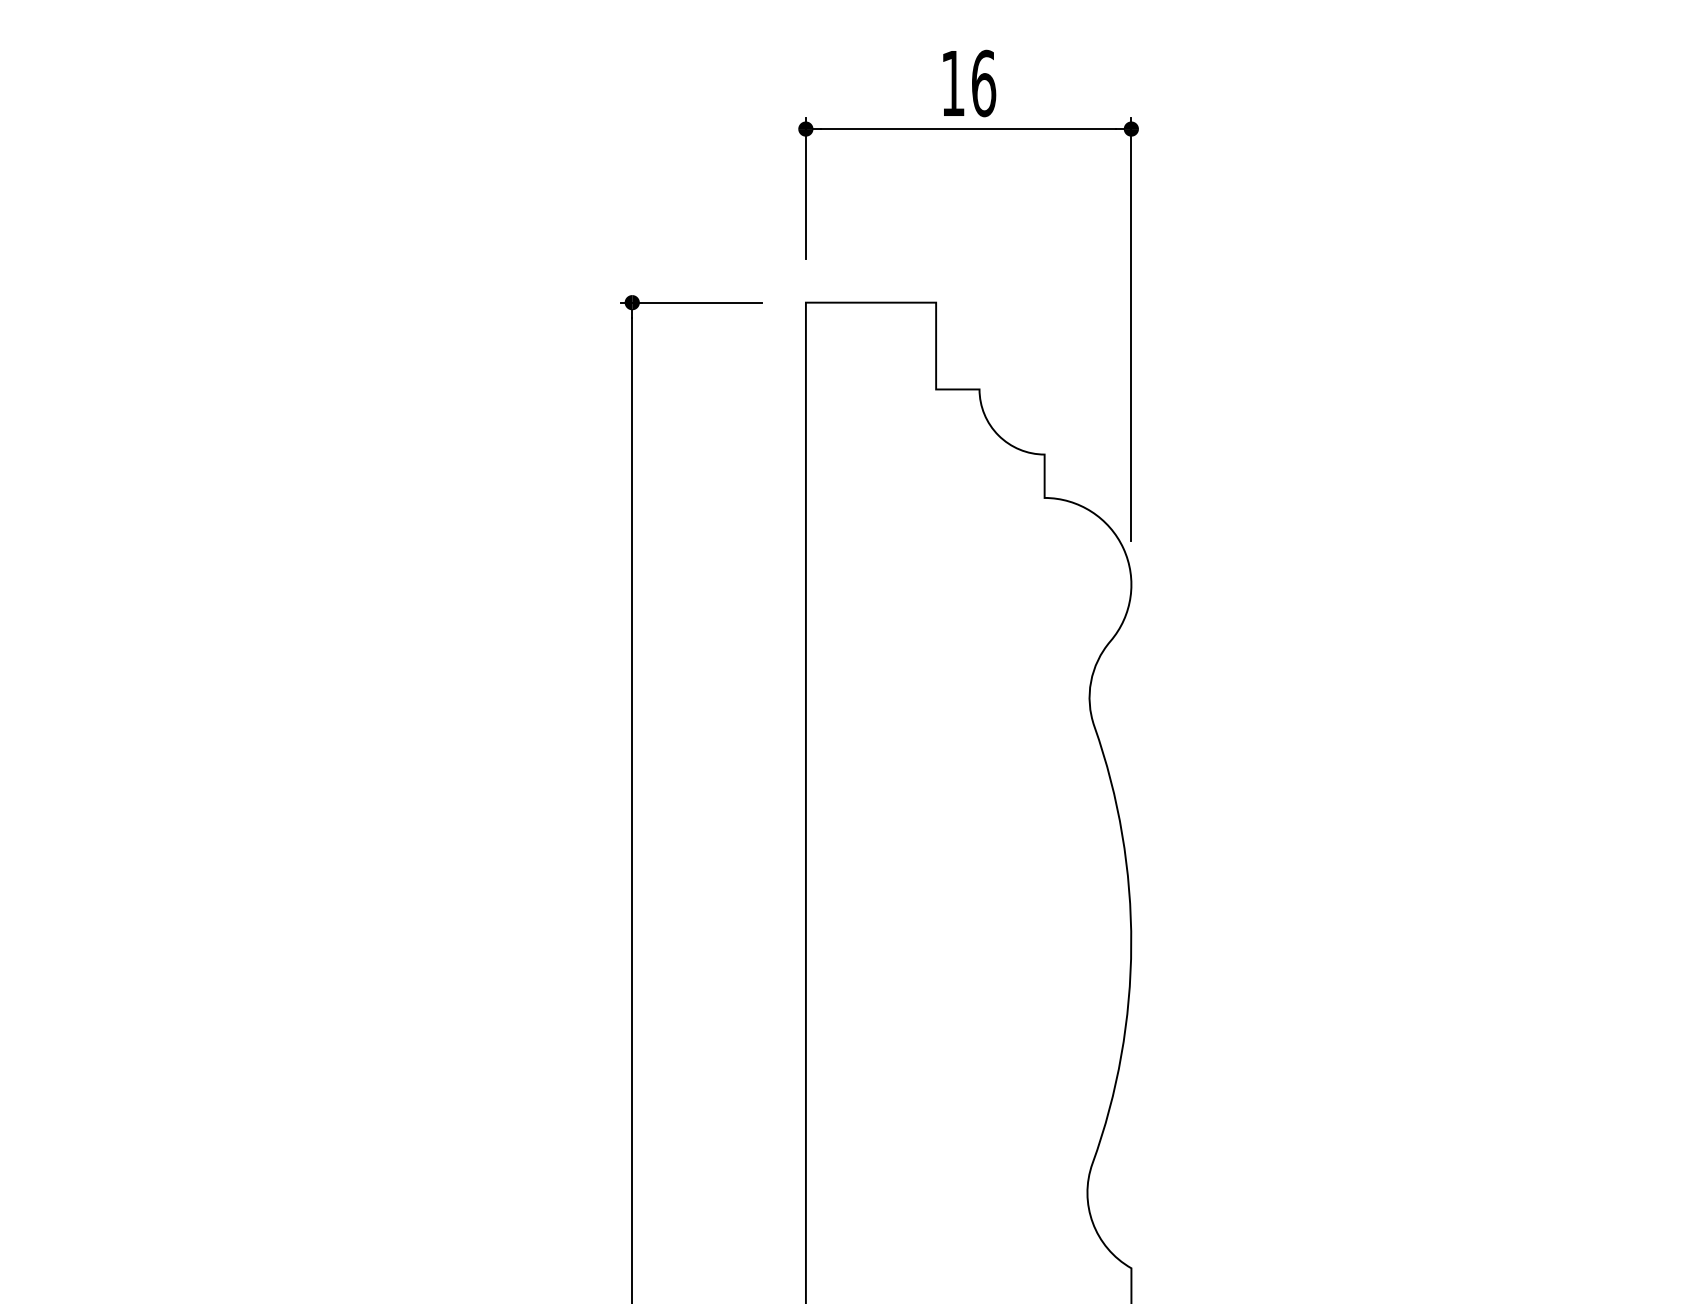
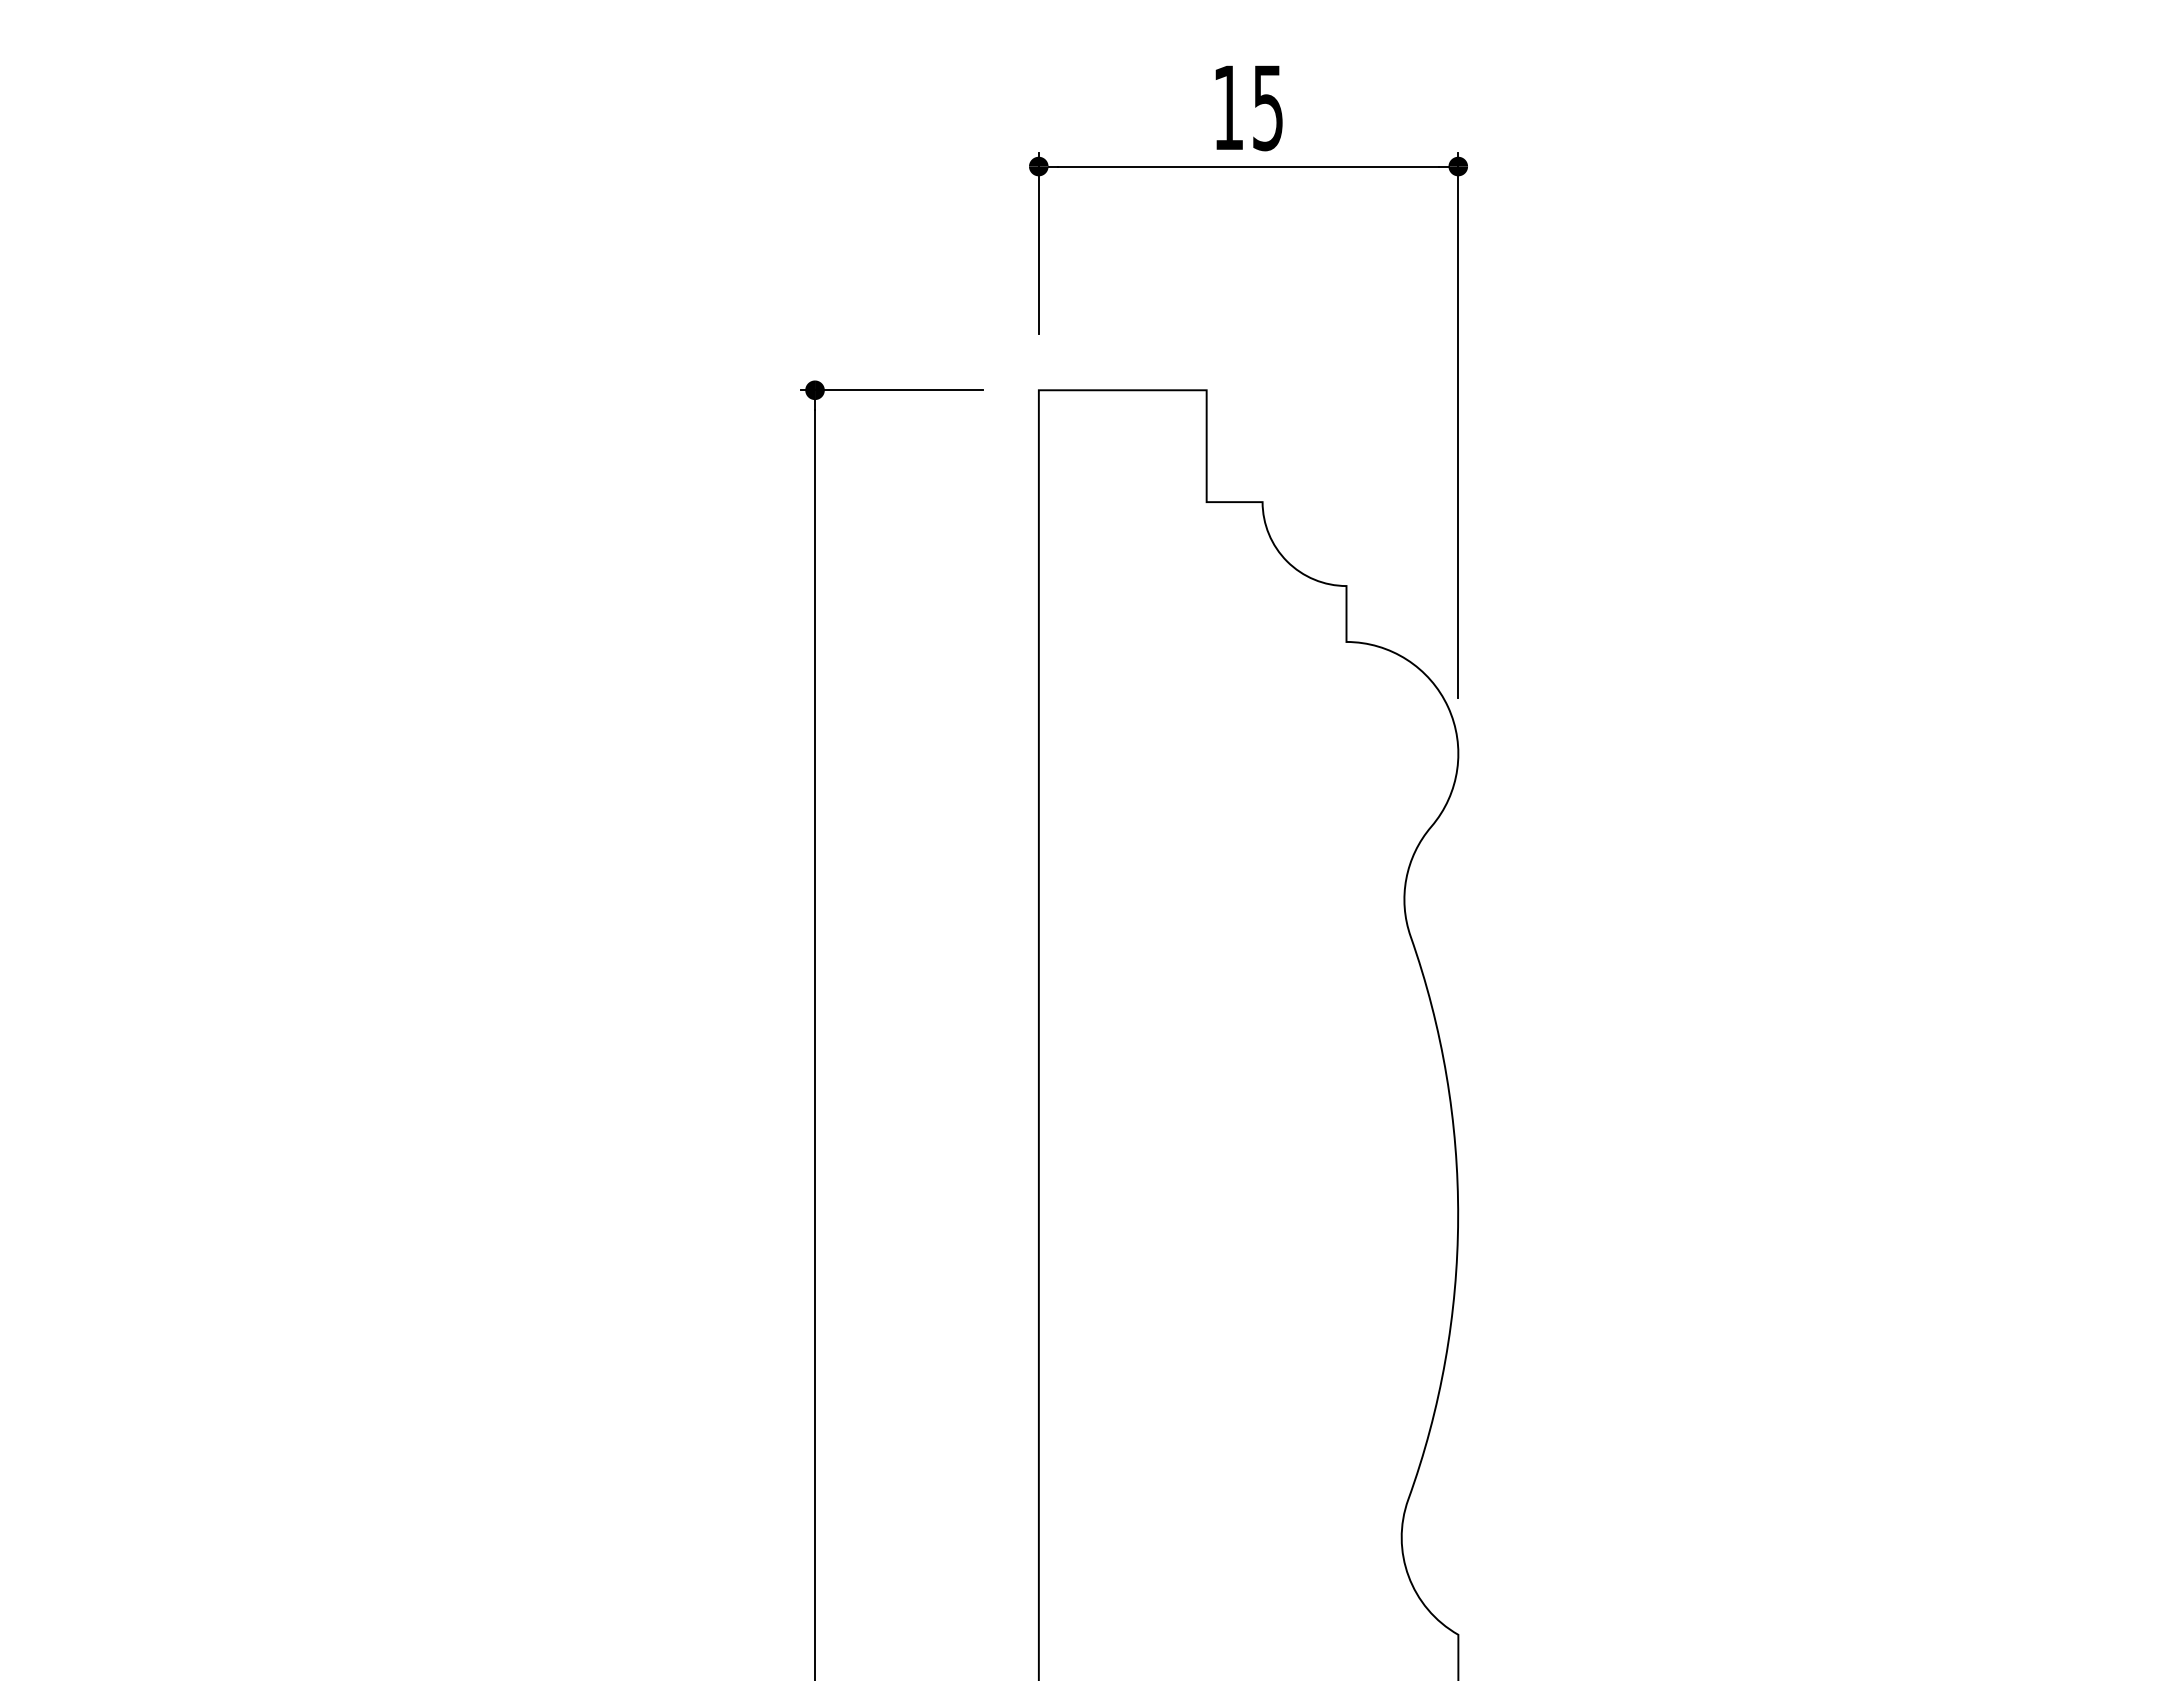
text: (984, 83) -> (1268, 107), 16 -> 15

